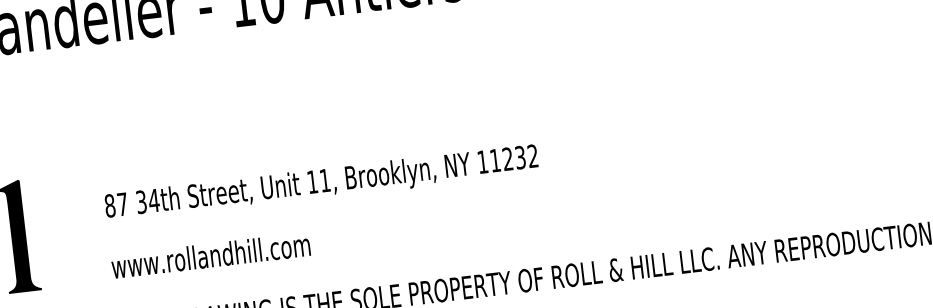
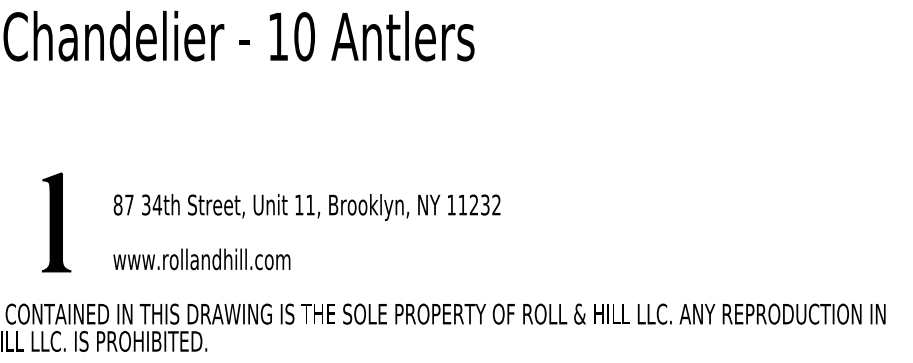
text: (324, 211) -> (306, 232), moved

